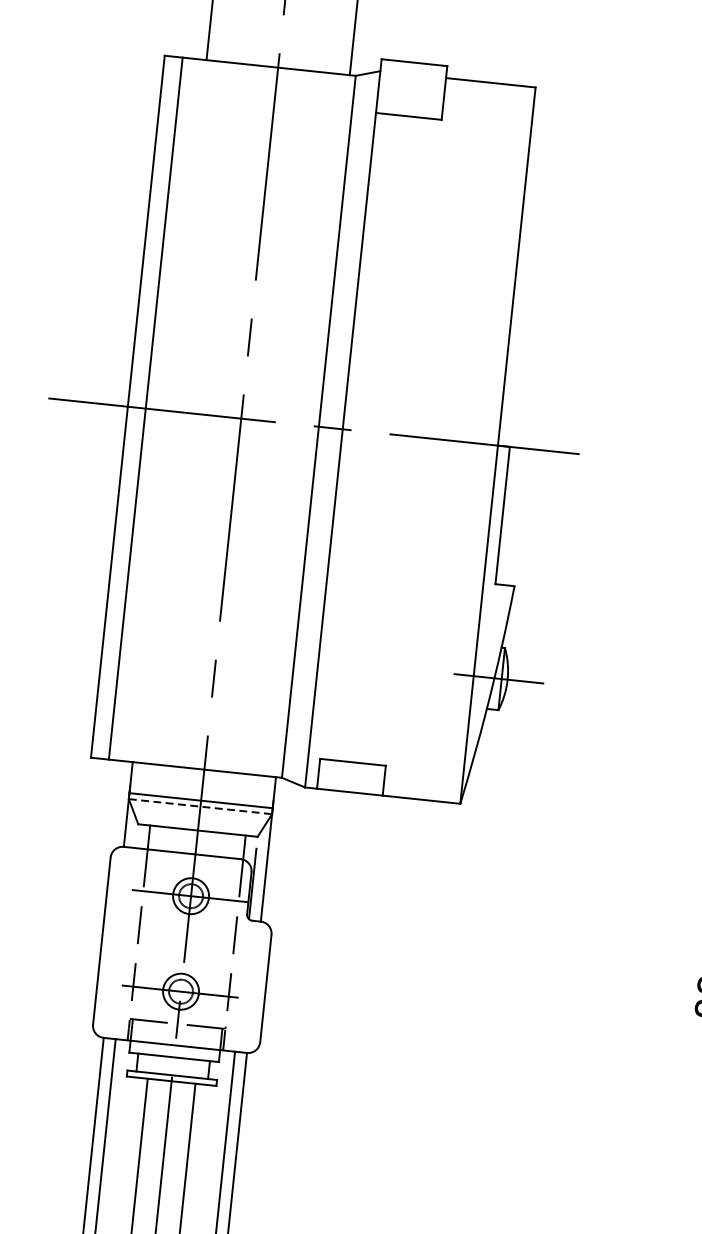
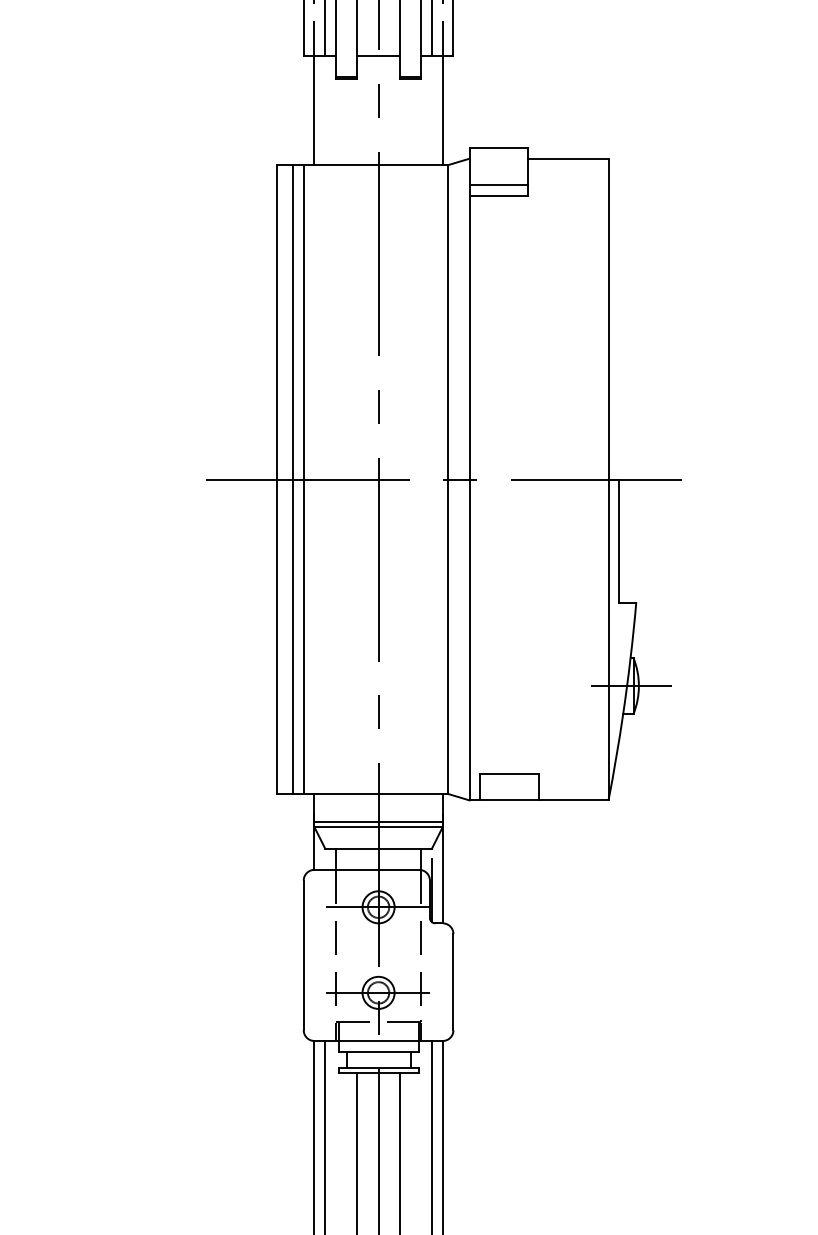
line: (409, 104) -> (498, 185), added
line: (157, 409) -> (303, 479), added
line: (201, 807) -> (379, 827), dashed -> solid

